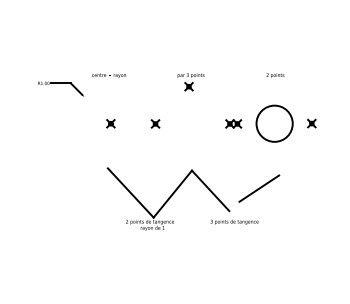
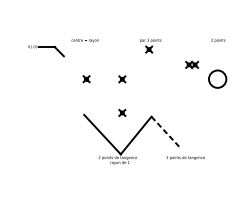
part: (233, 123) -> (191, 64), moved
circle: (274, 123) -> (217, 78), size x0.6
part: (155, 165) -> (122, 112), added
line: (259, 188) -> (205, 131), removed
line: (210, 190) -> (166, 132), solid -> dashed

